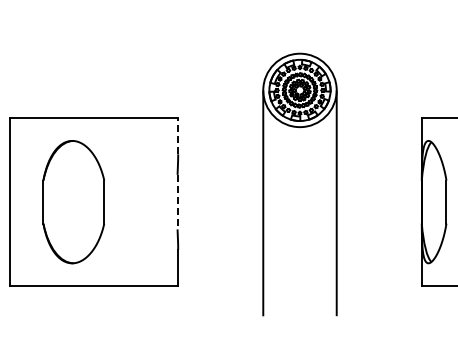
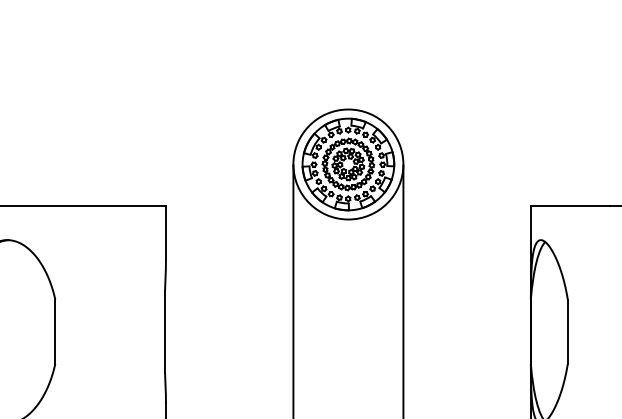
line: (178, 135) -> (166, 232), dashed -> solid
line: (177, 202) -> (164, 332), dashed -> solid

